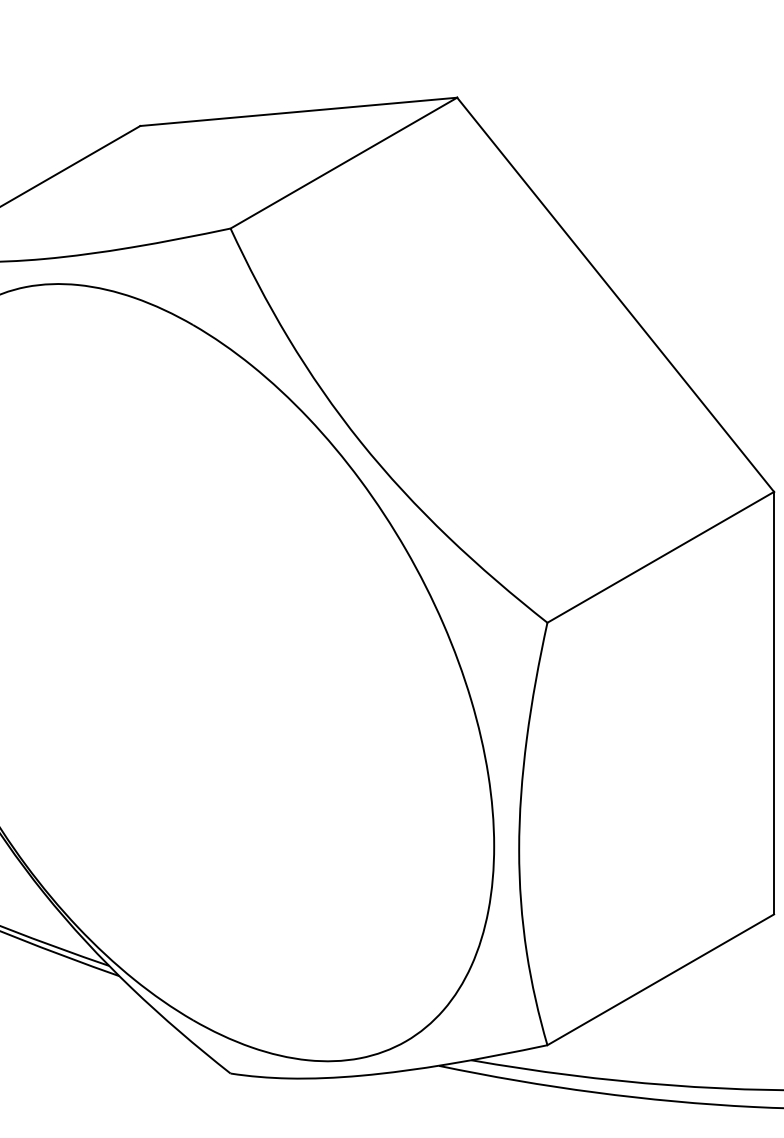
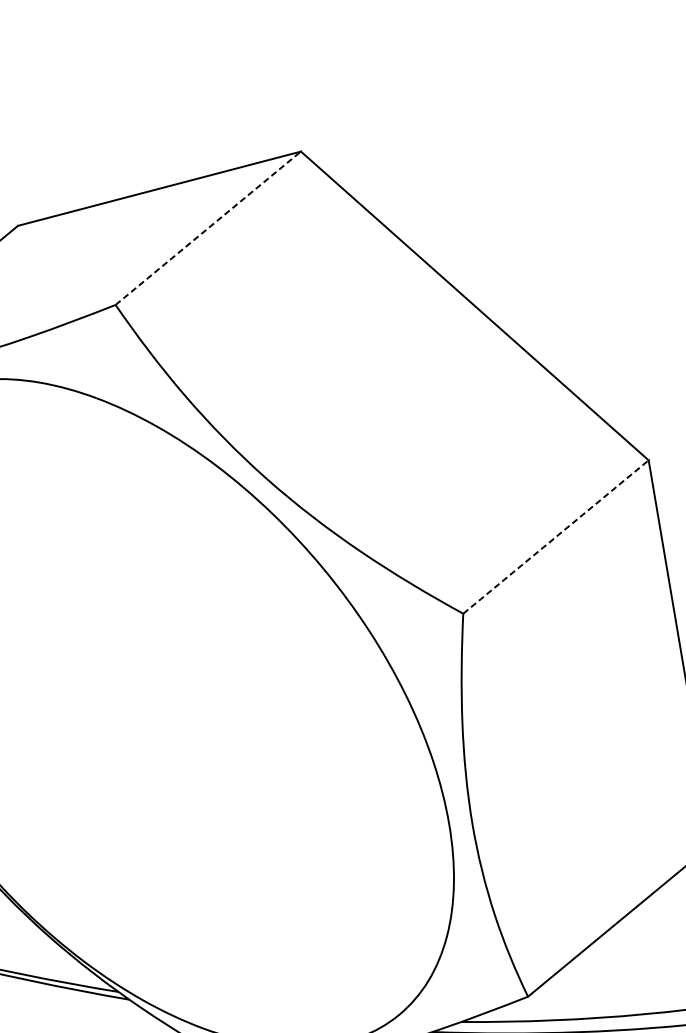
line: (343, 163) -> (207, 228), solid -> dashed
line: (660, 557) -> (555, 537), solid -> dashed

